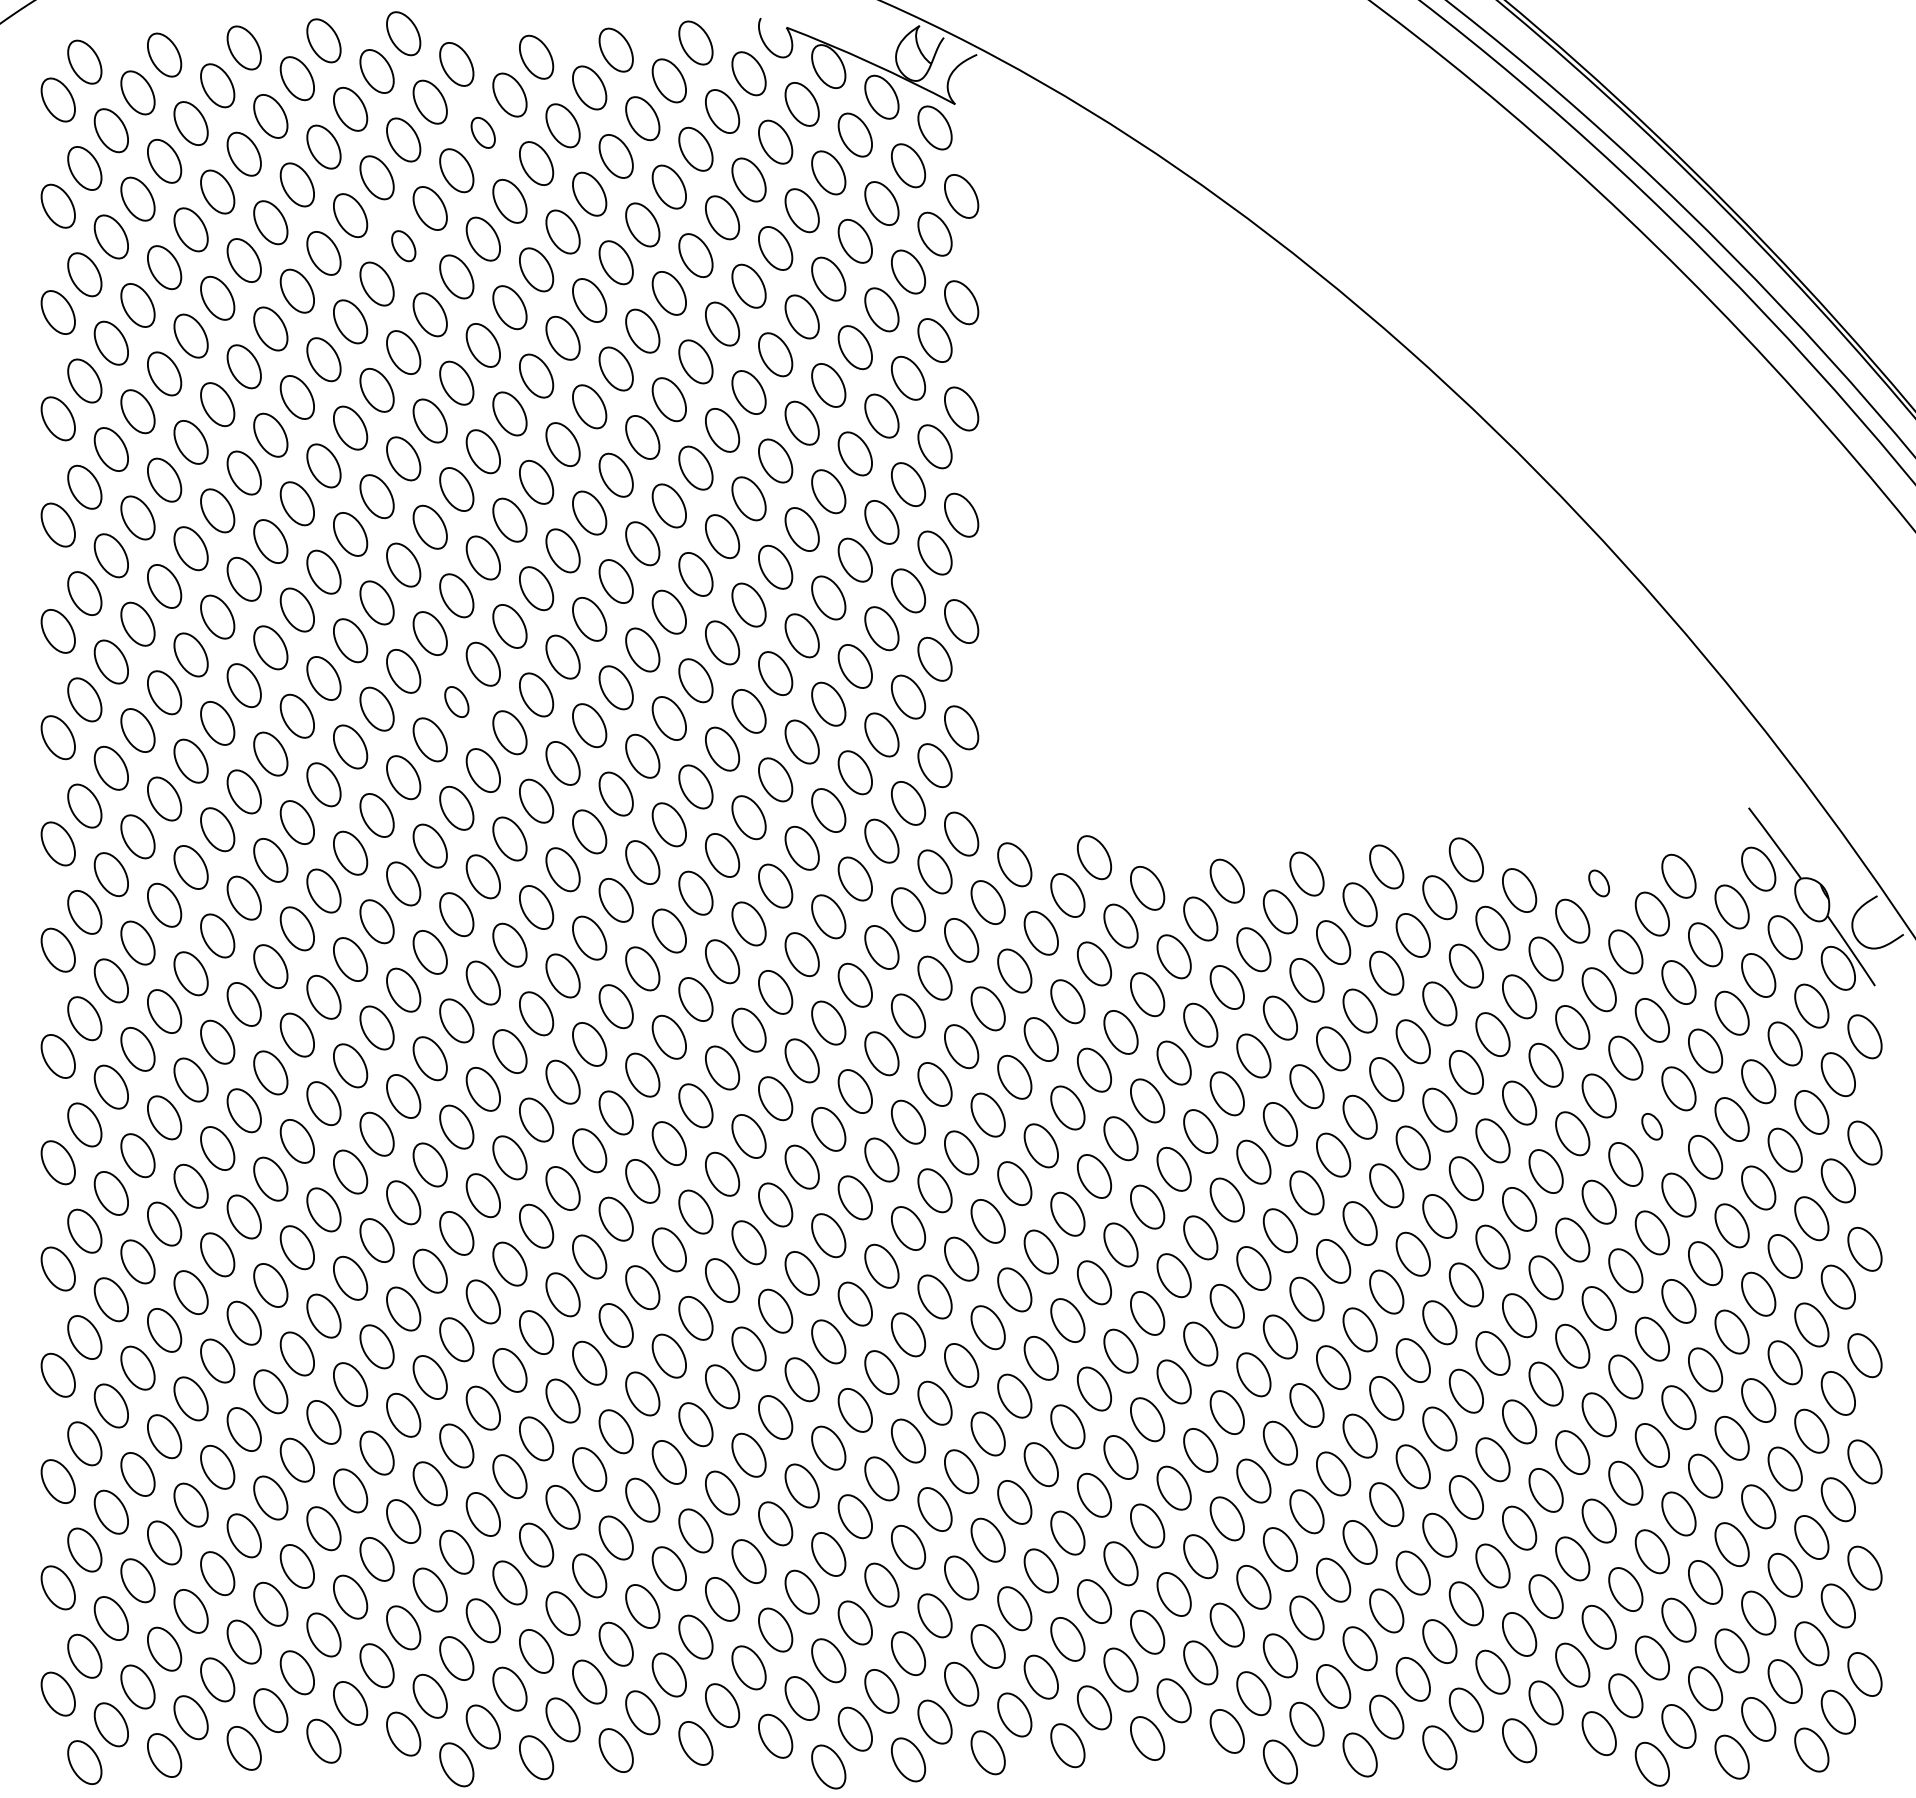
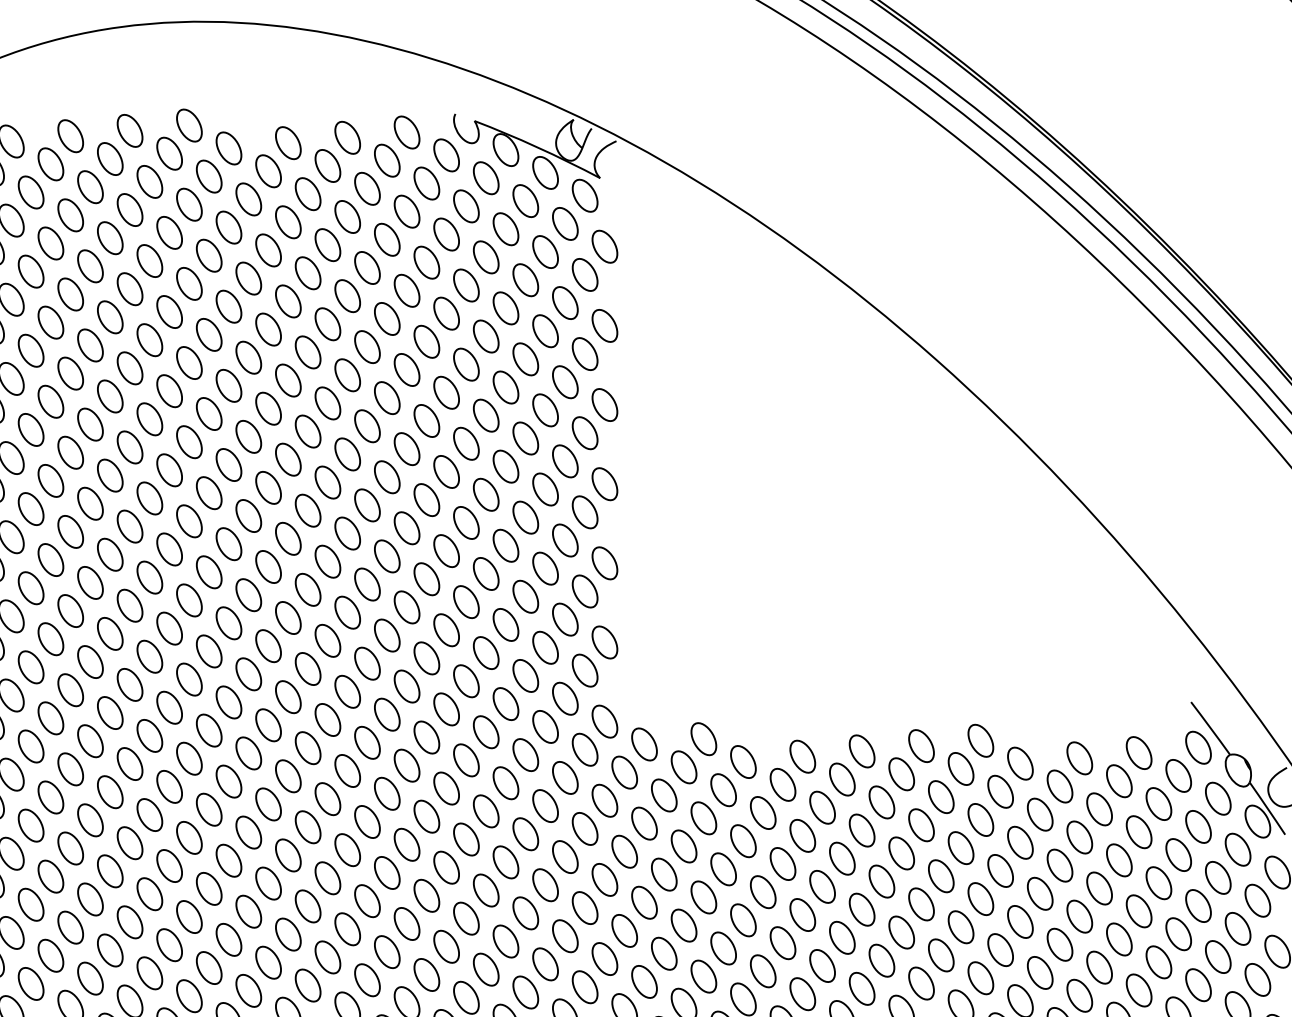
part: (482, 132) -> (248, 199), size x1.43
part: (403, 245) -> (189, 283), size x1.43
part: (456, 701) -> (228, 622), size x1.43
part: (1598, 883) -> (1079, 758), size x1.67
part: (1651, 1126) -> (1118, 939), size x1.67

